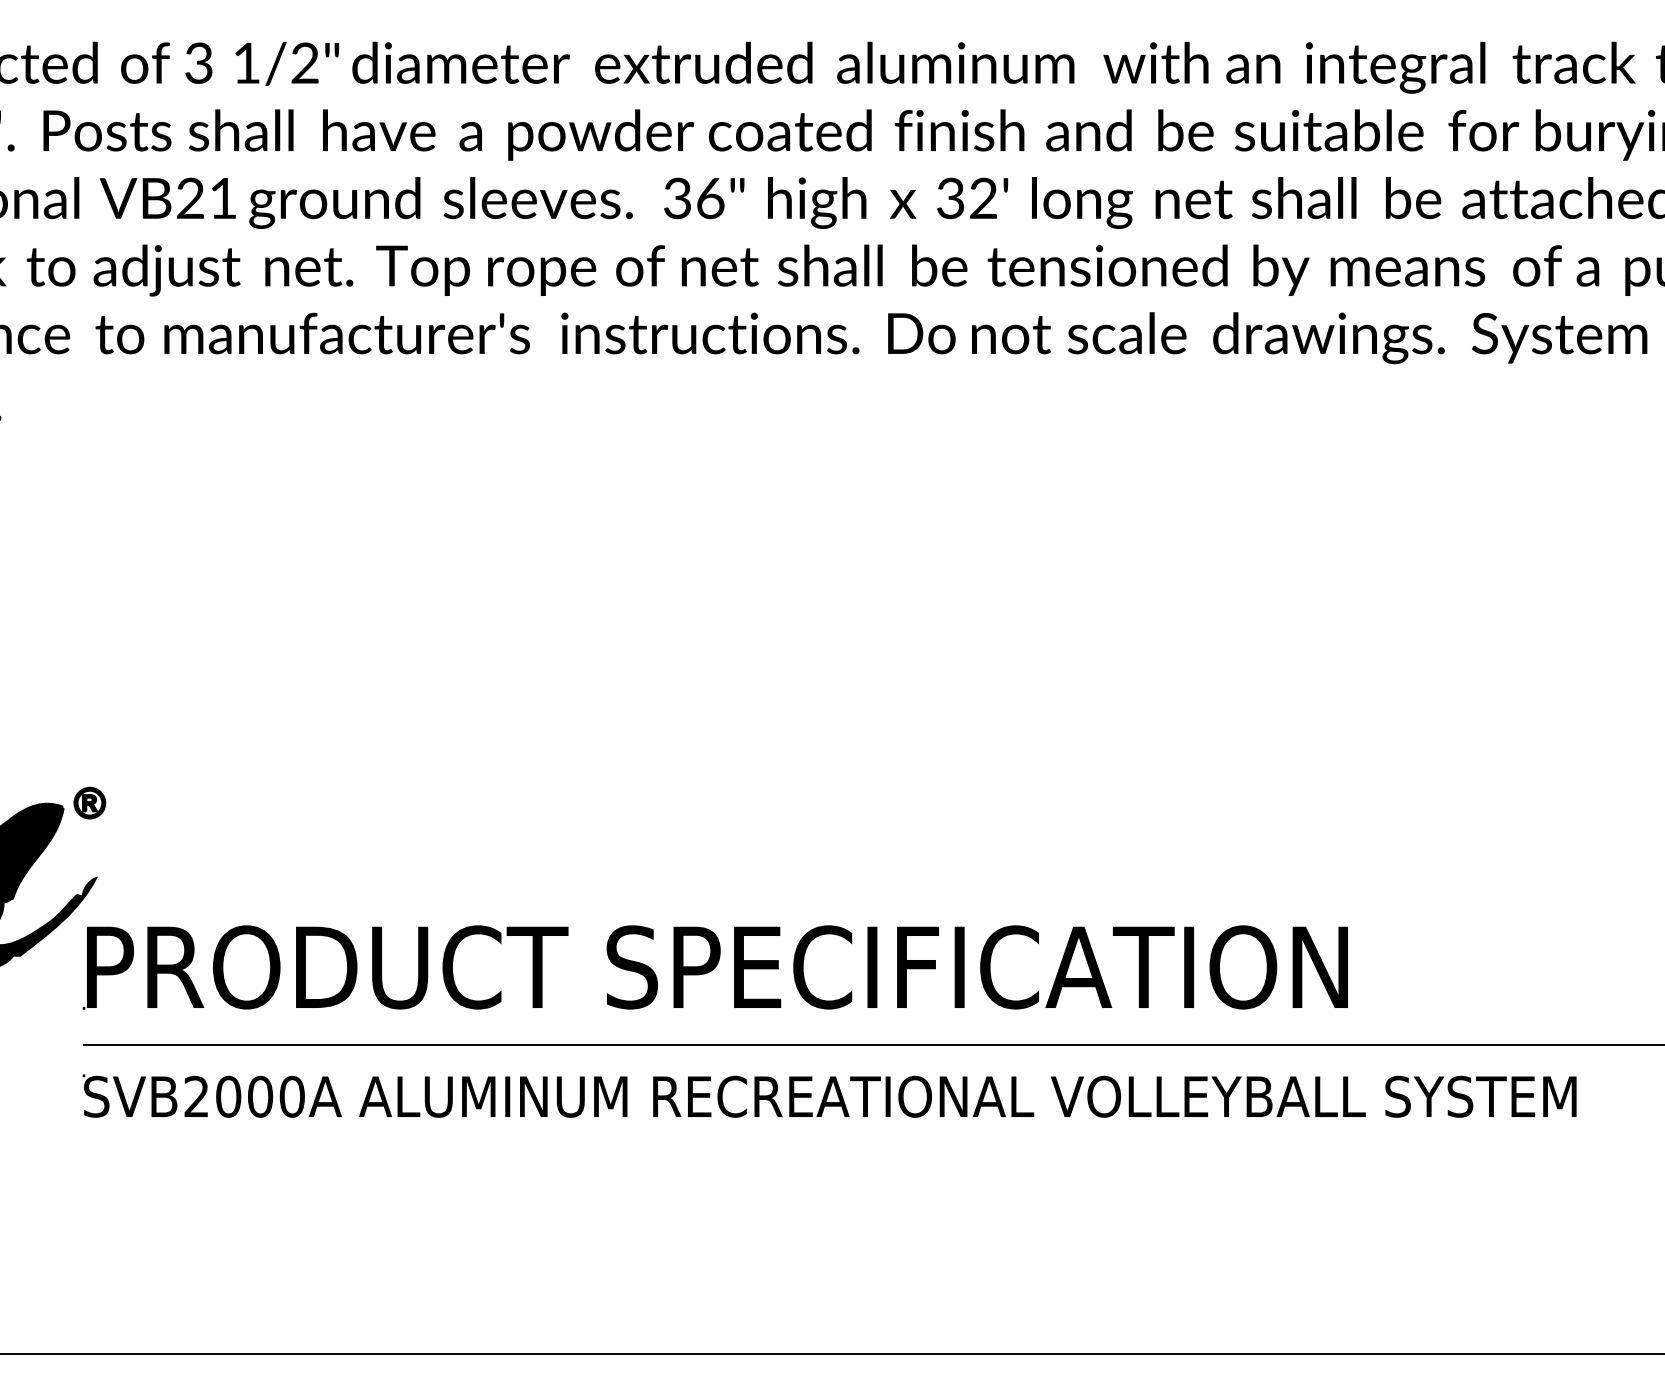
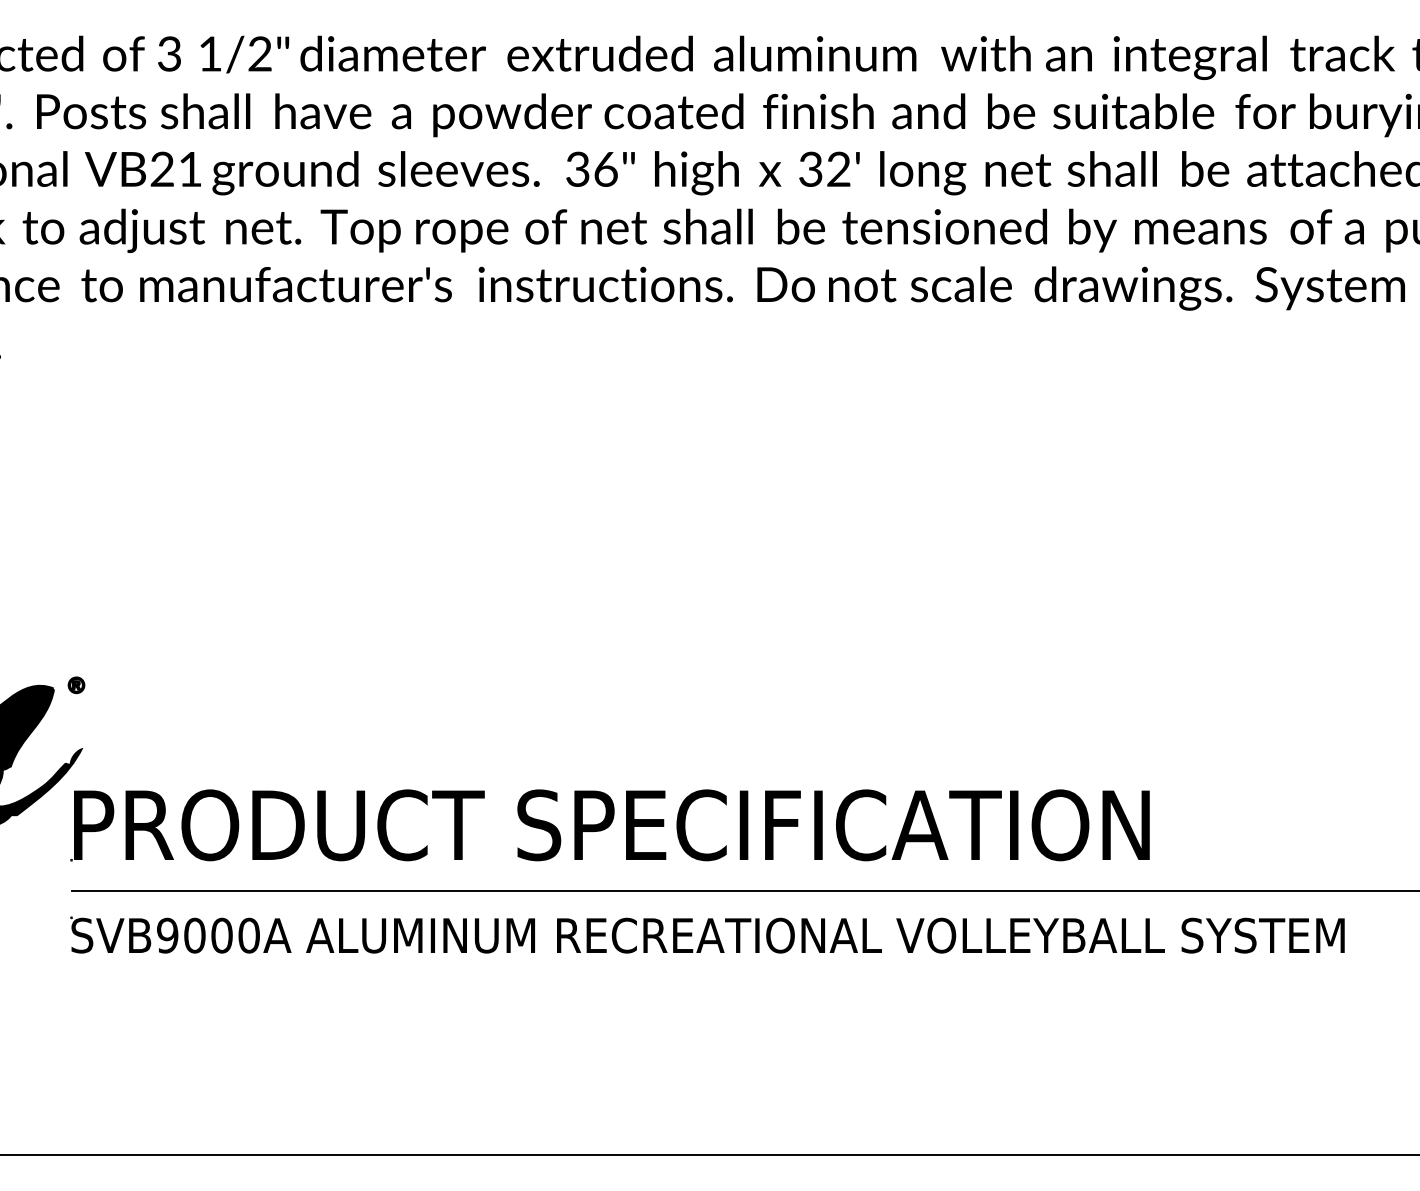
part: (89, 803) -> (76, 685), size x0.6
text: (196, 1096) -> (167, 935), SVB2000A -> SVB9000A

